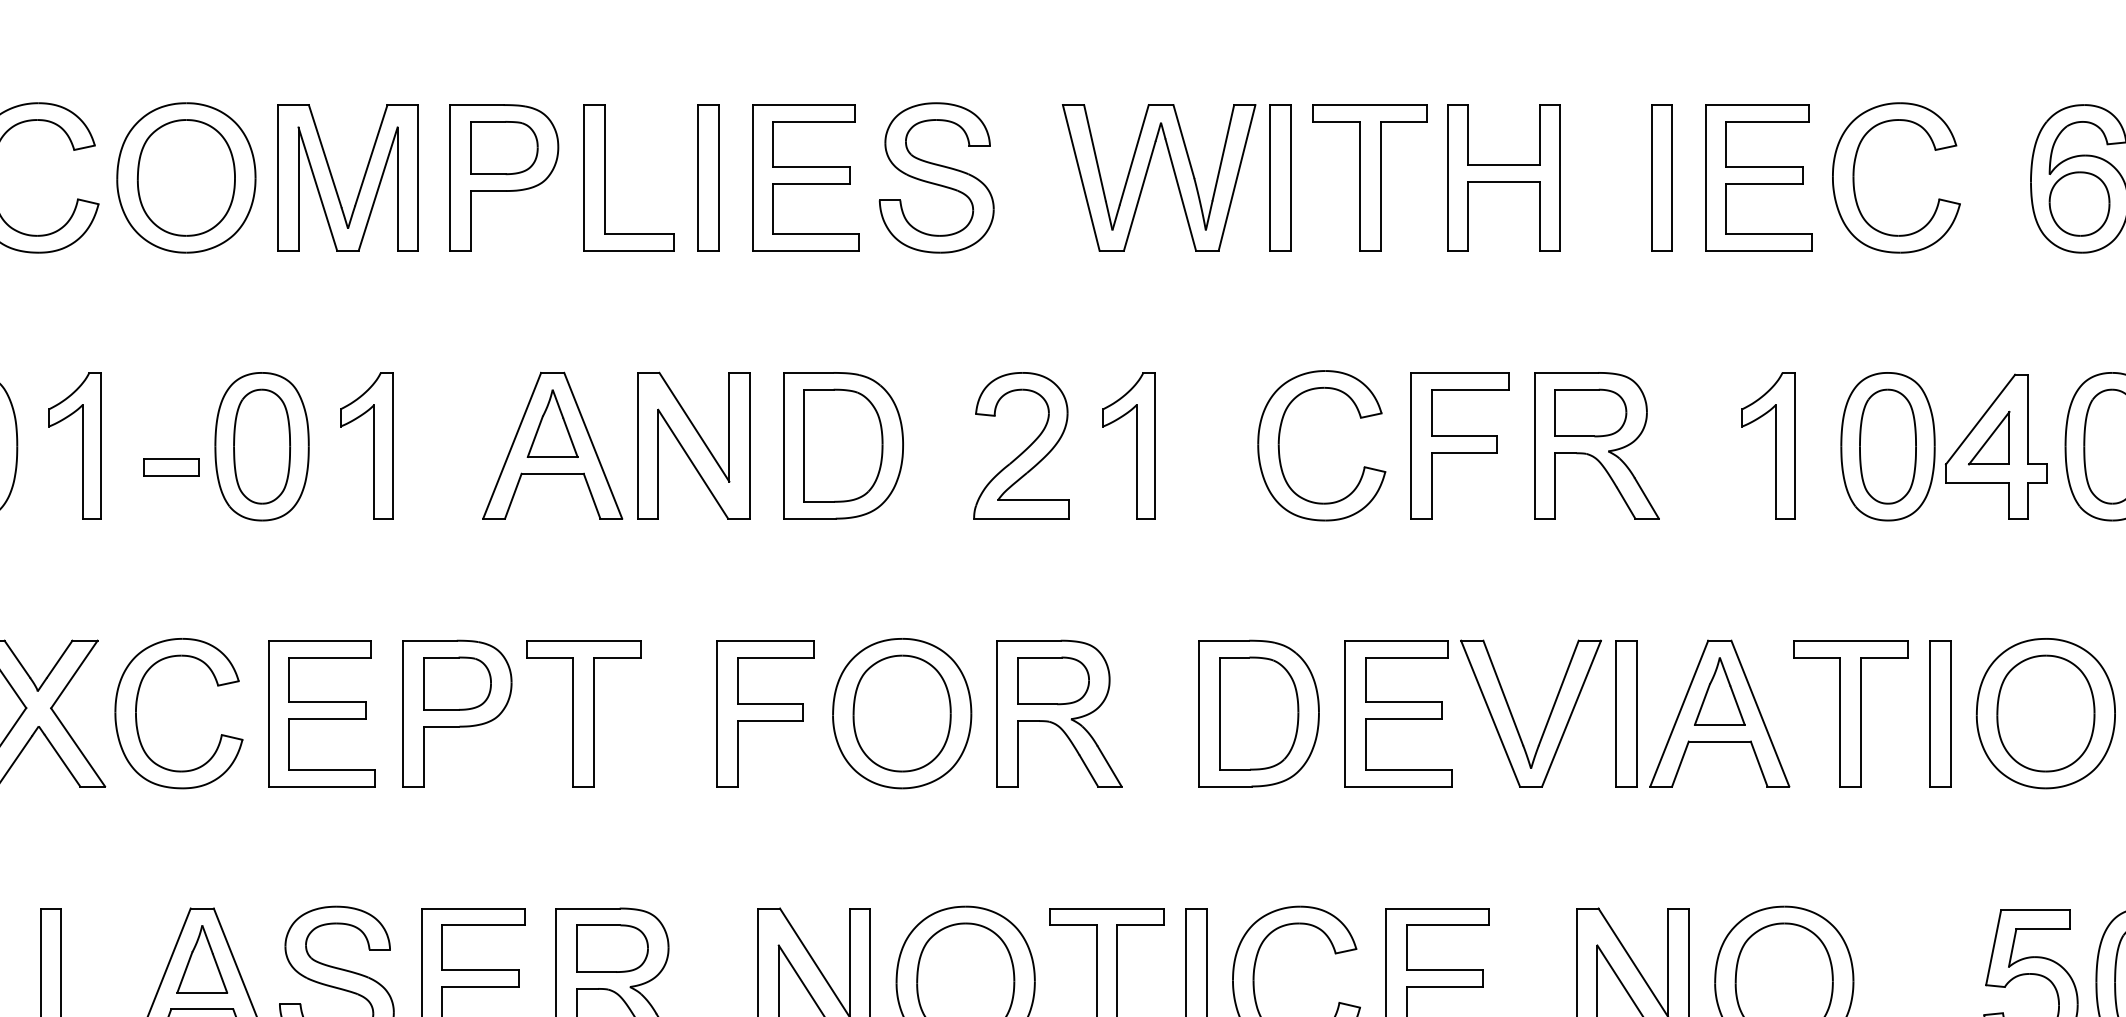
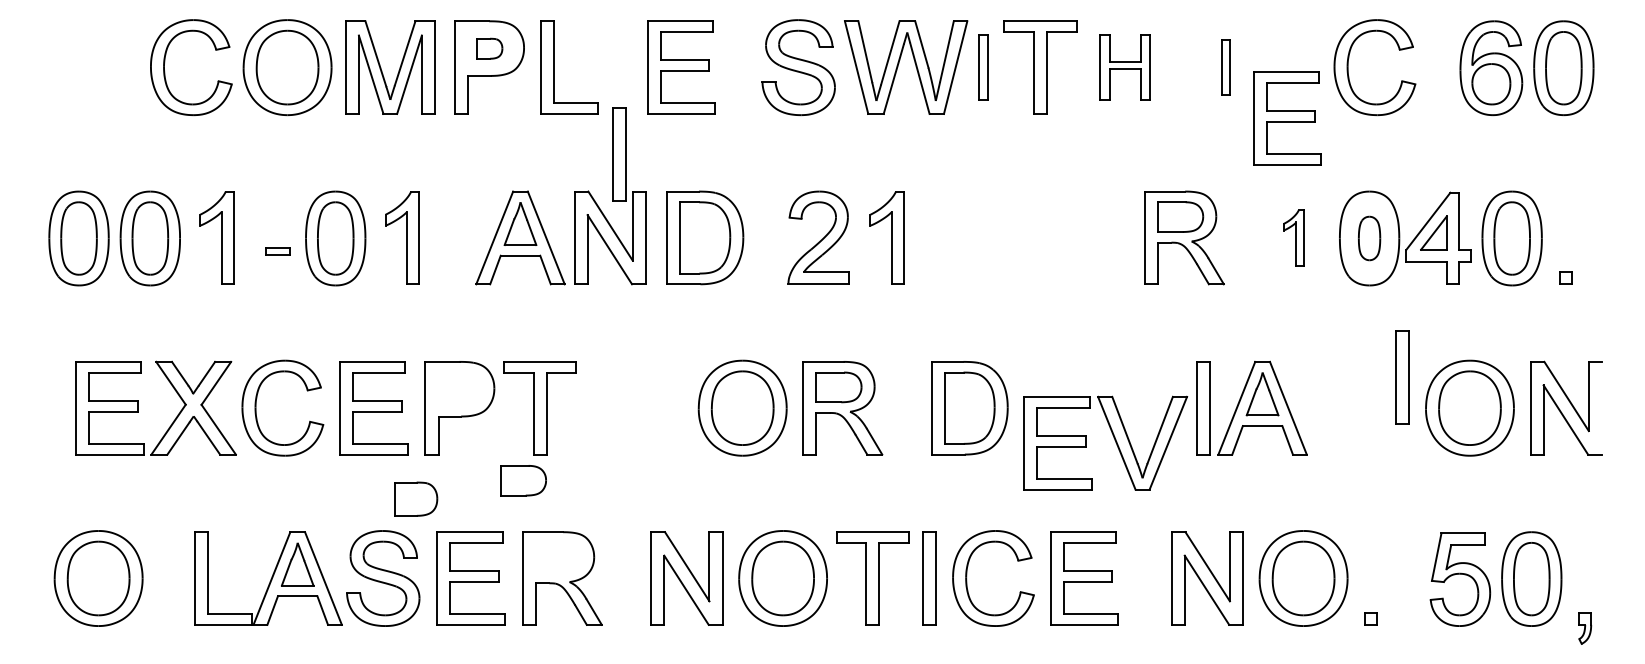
part: (503, 147) -> (489, 48), size x0.6
part: (708, 177) -> (619, 154), moved
part: (936, 177) -> (798, 67), moved
part: (1280, 177) -> (983, 67), size x0.7
part: (1504, 177) -> (1125, 67), size x0.7
part: (1661, 177) -> (1225, 67), size x0.6
part: (1758, 177) -> (1287, 118), moved
part: (1280, 445) -> (983, 237), removed
part: (1460, 445) -> (1097, 237), removed
part: (1768, 445) -> (1293, 237), size x0.6
part: (1887, 446) -> (1369, 238), size x0.6
part: (170, 467) -> (277, 251), size x0.7
part: (458, 682) -> (416, 498), moved
part: (1485, 706) -> (1113, 438), moved
part: (765, 714) -> (655, 408), removed
part: (1850, 714) -> (1345, 408), removed
part: (1939, 714) -> (1402, 377), moved
part: (612, 948) -> (523, 480), moved

